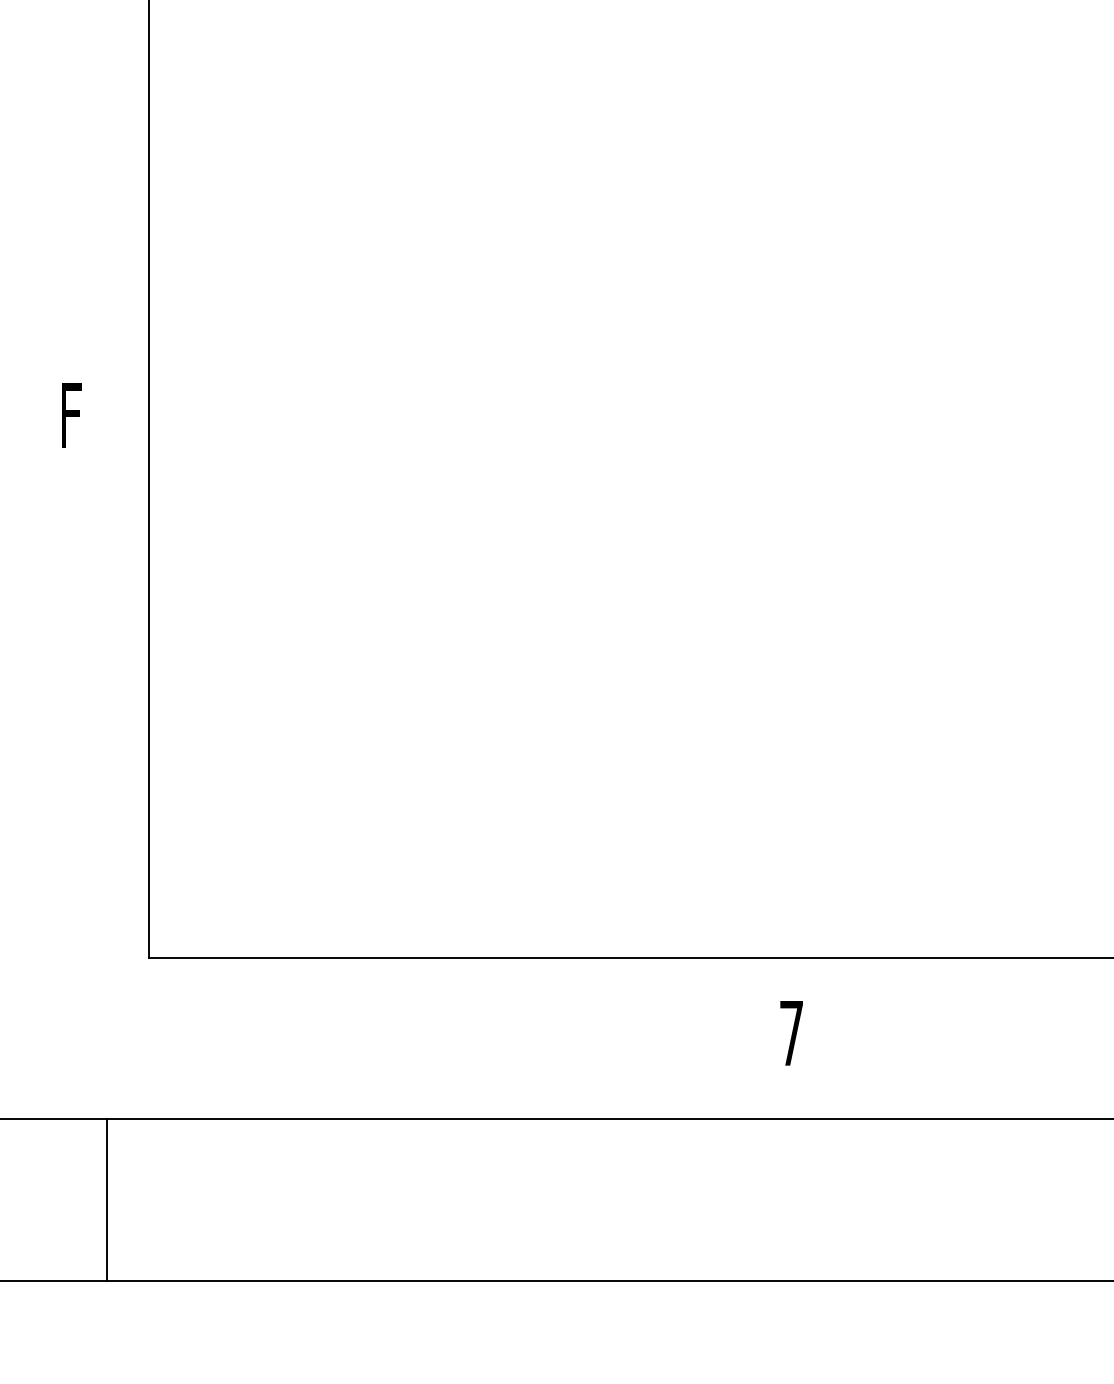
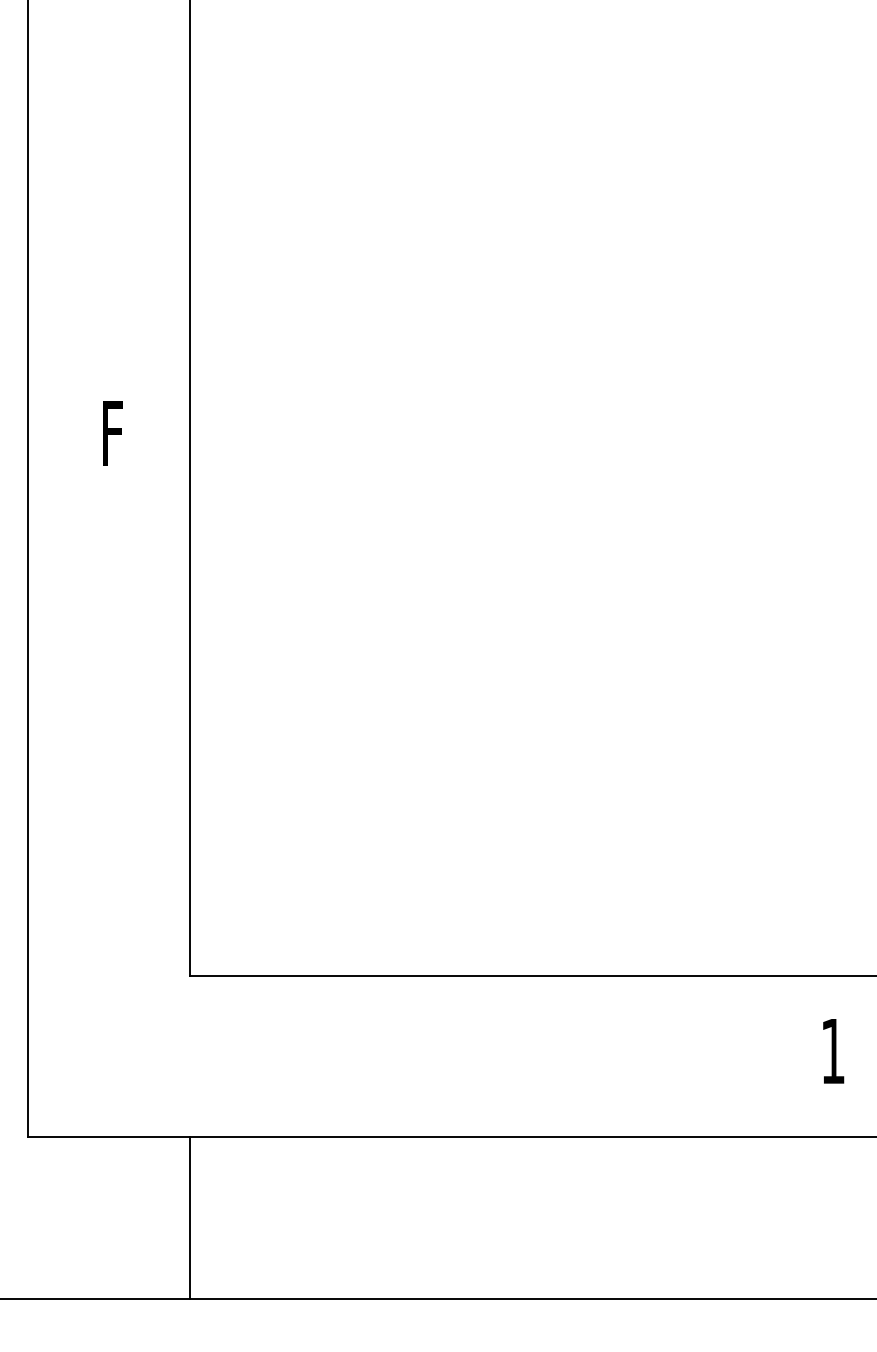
text: (791, 1033) -> (833, 1051), 7 -> 1
line: (106, 1199) -> (190, 1217), moved

